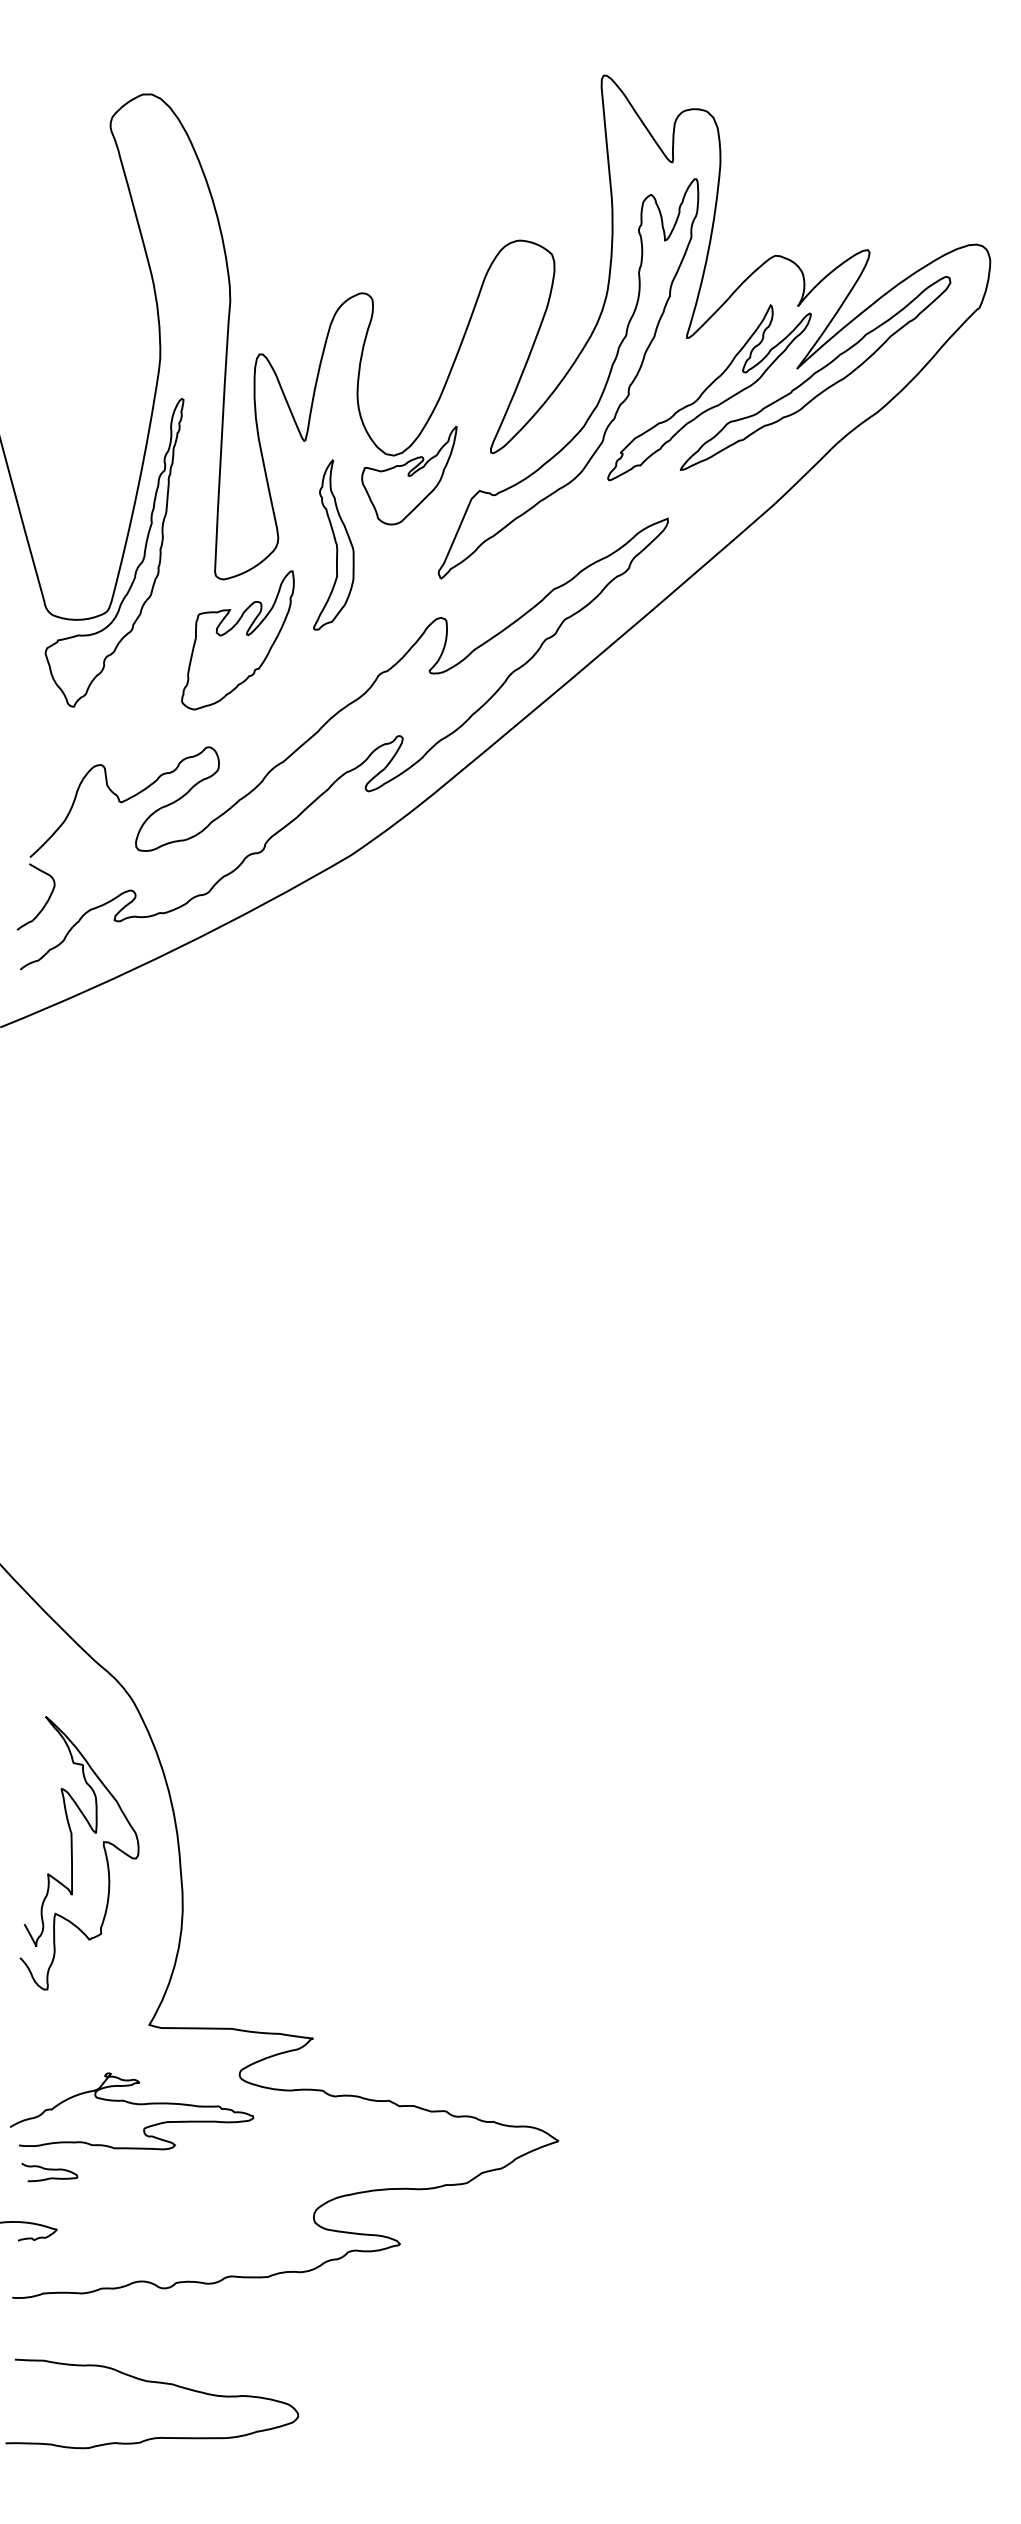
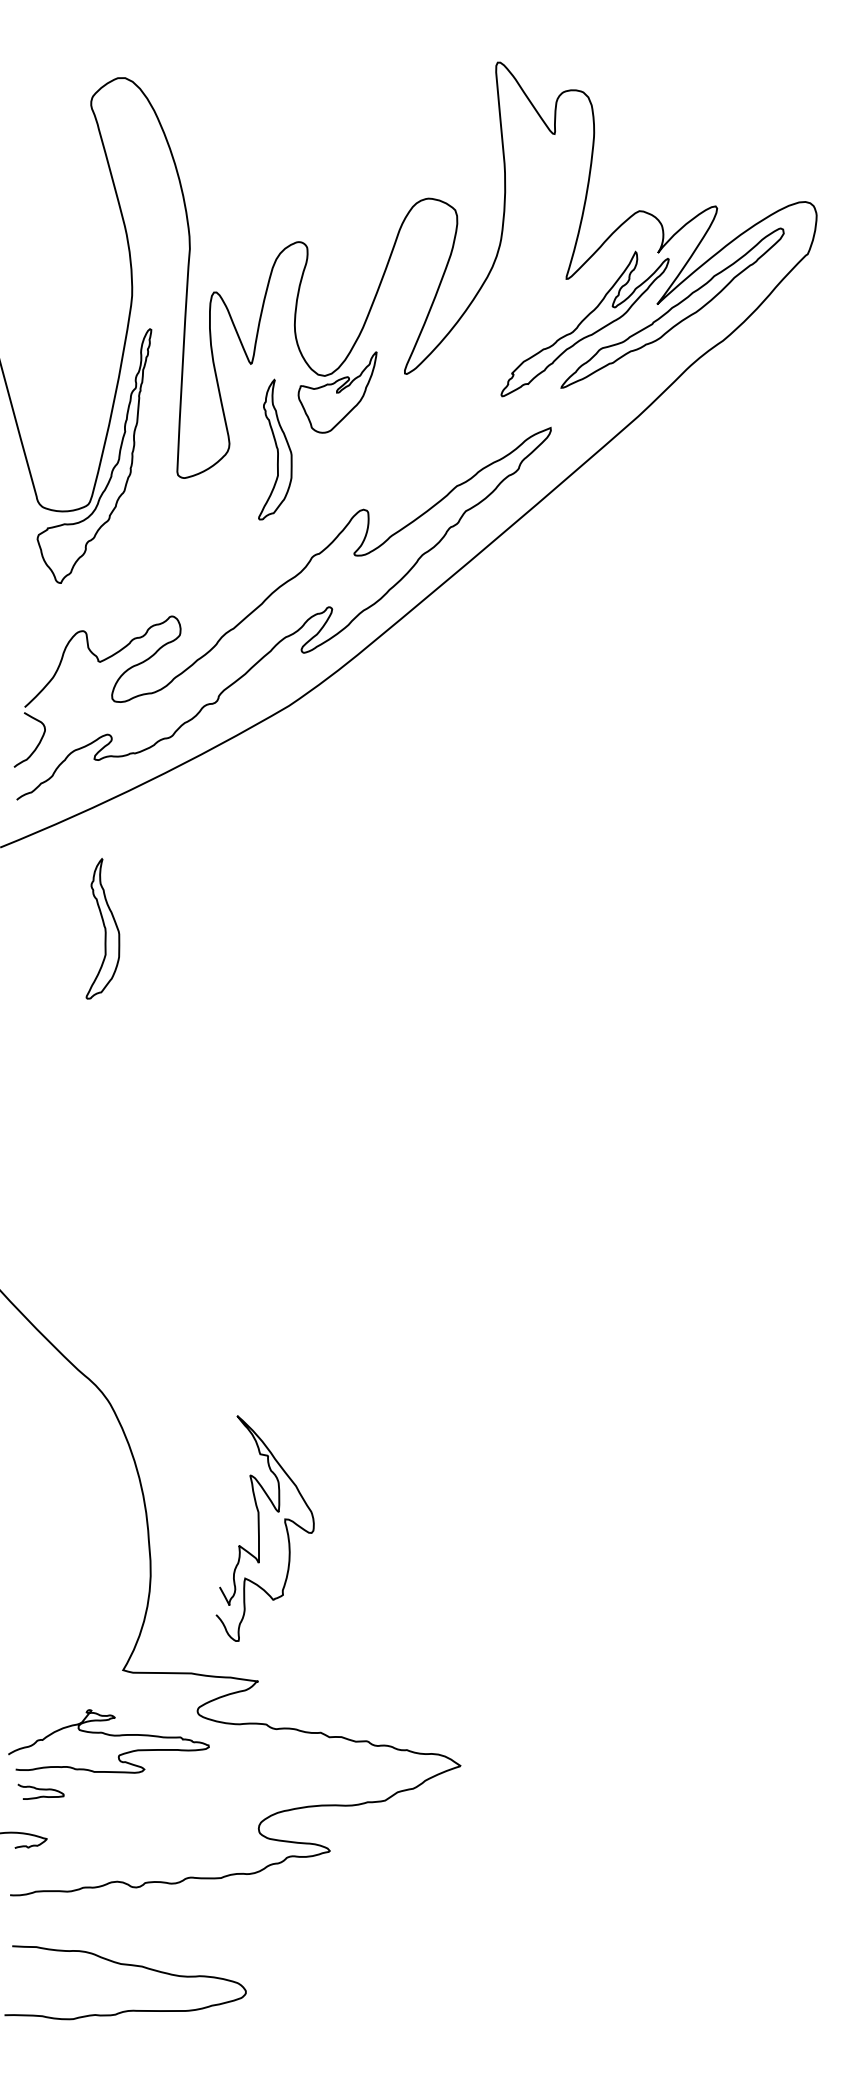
part: (602, 390) -> (496, 322), removed
part: (237, 640) -> (195, 528), removed
part: (124, 1125) -> (102, 928), added
curve: (72, 1853) -> (259, 1528), moved

